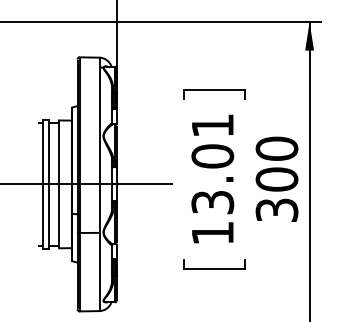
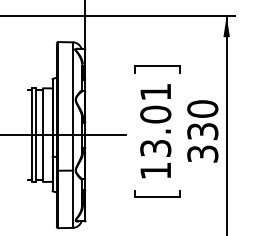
text: (276, 179) -> (202, 131), 300 -> 330

